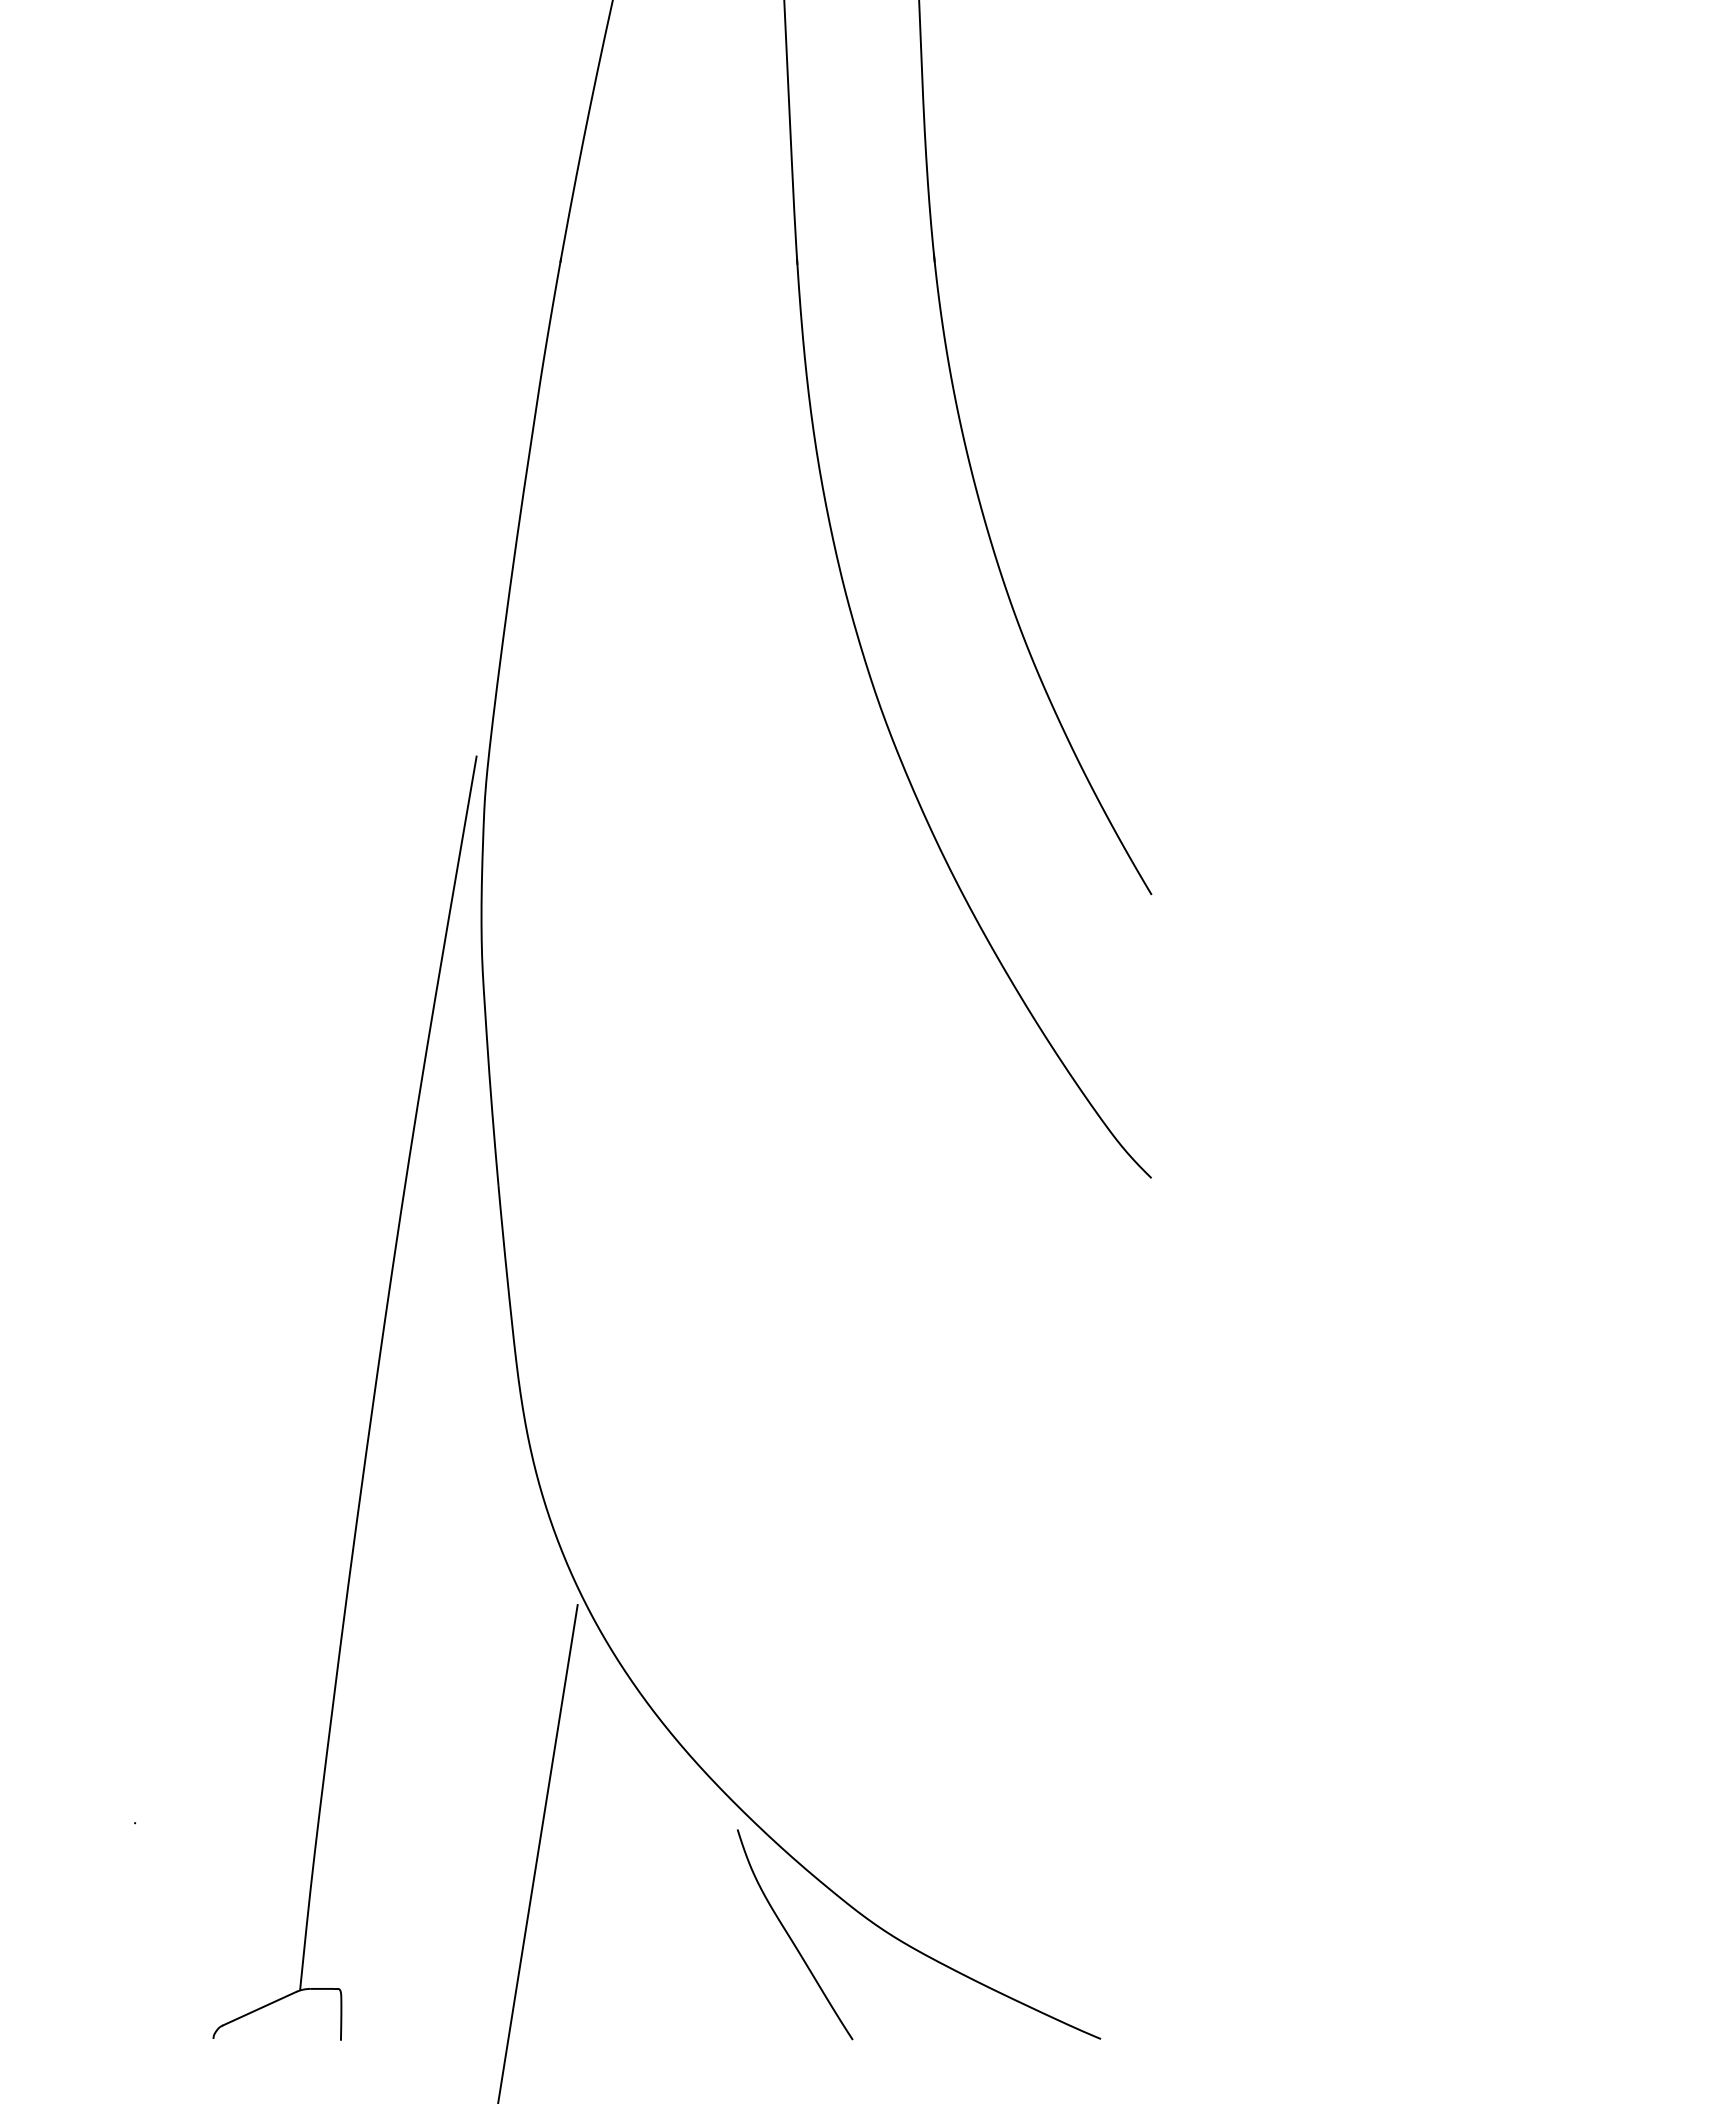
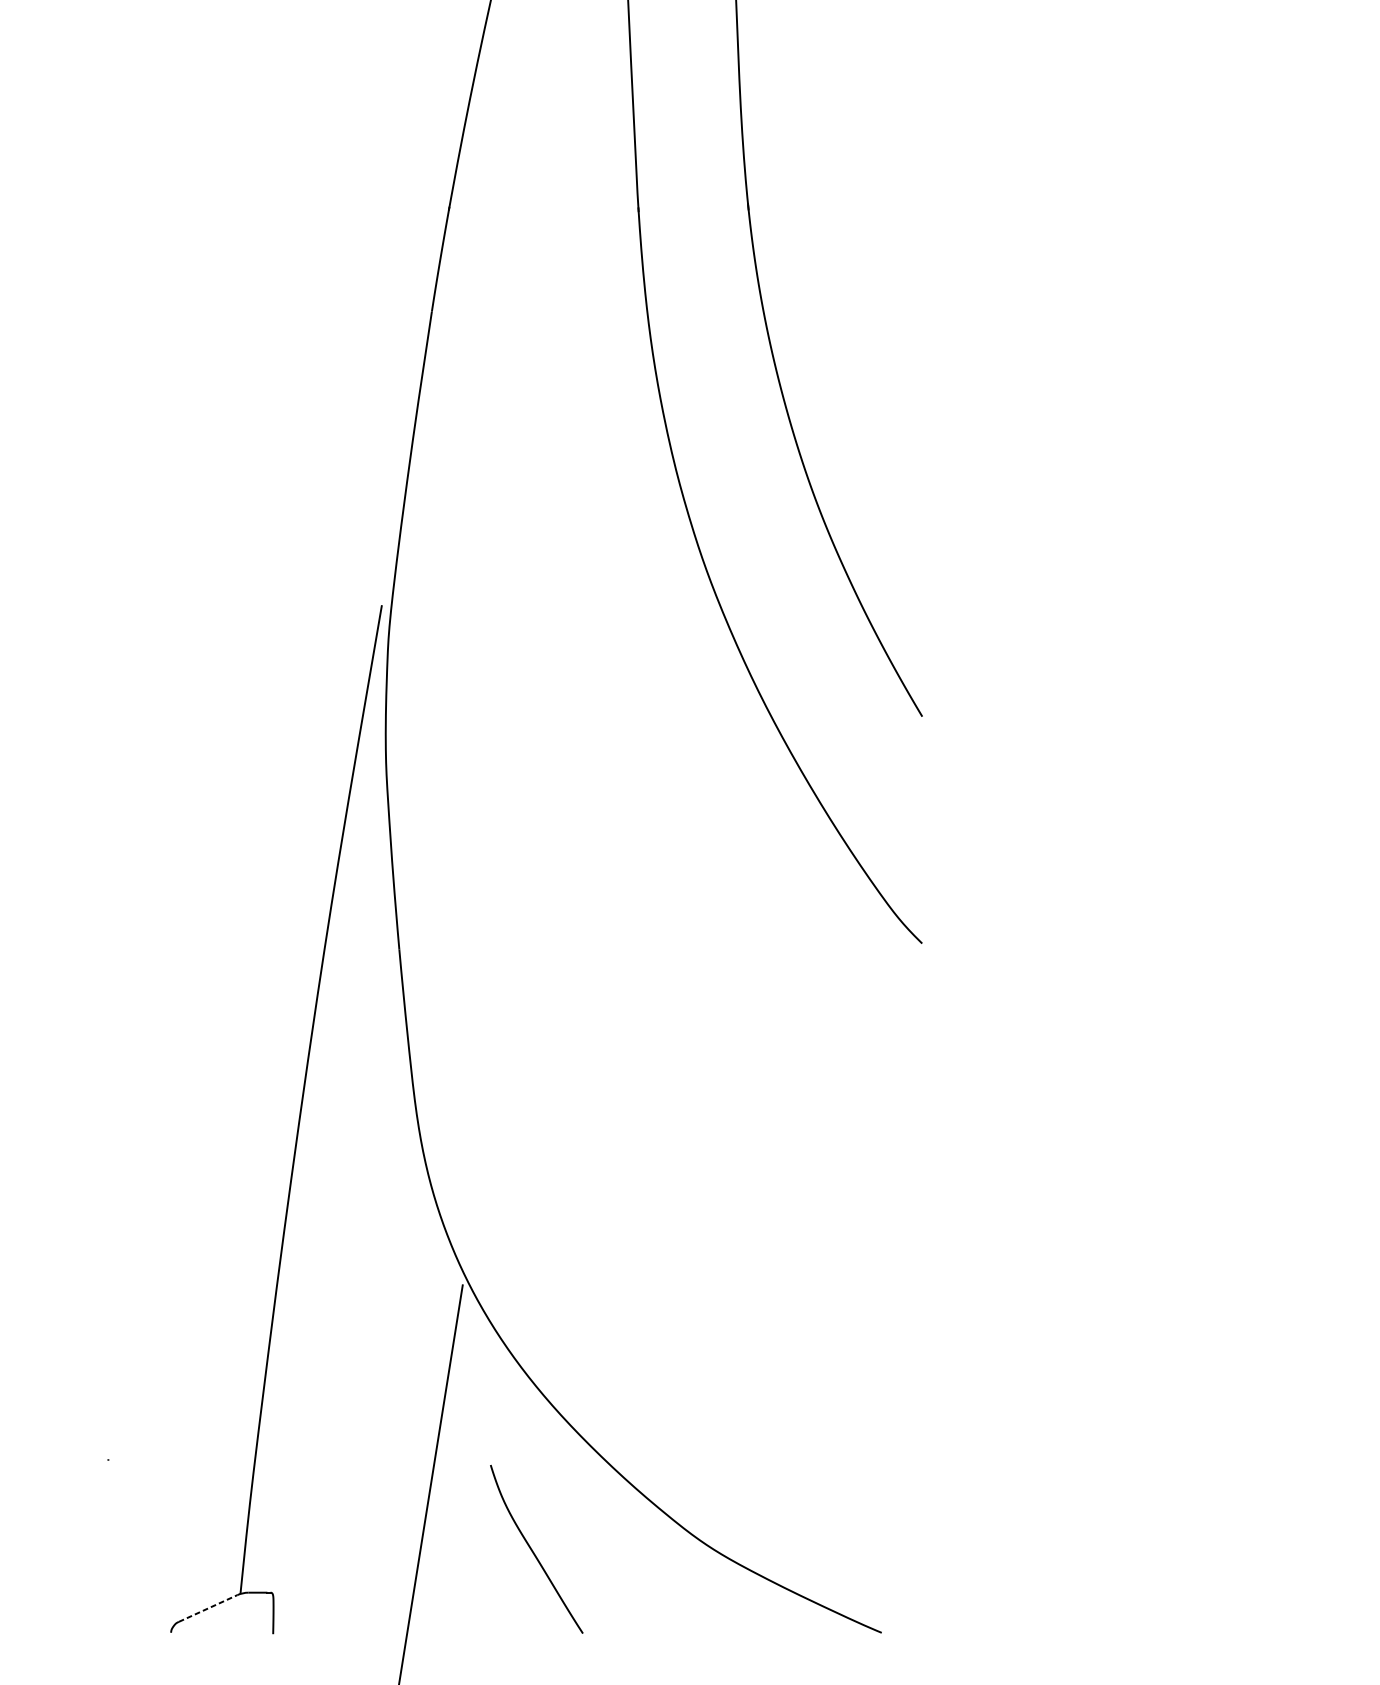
curve: (790, 1936) -> (533, 1550), moved
line: (260, 2008) -> (208, 1608), solid -> dashed

